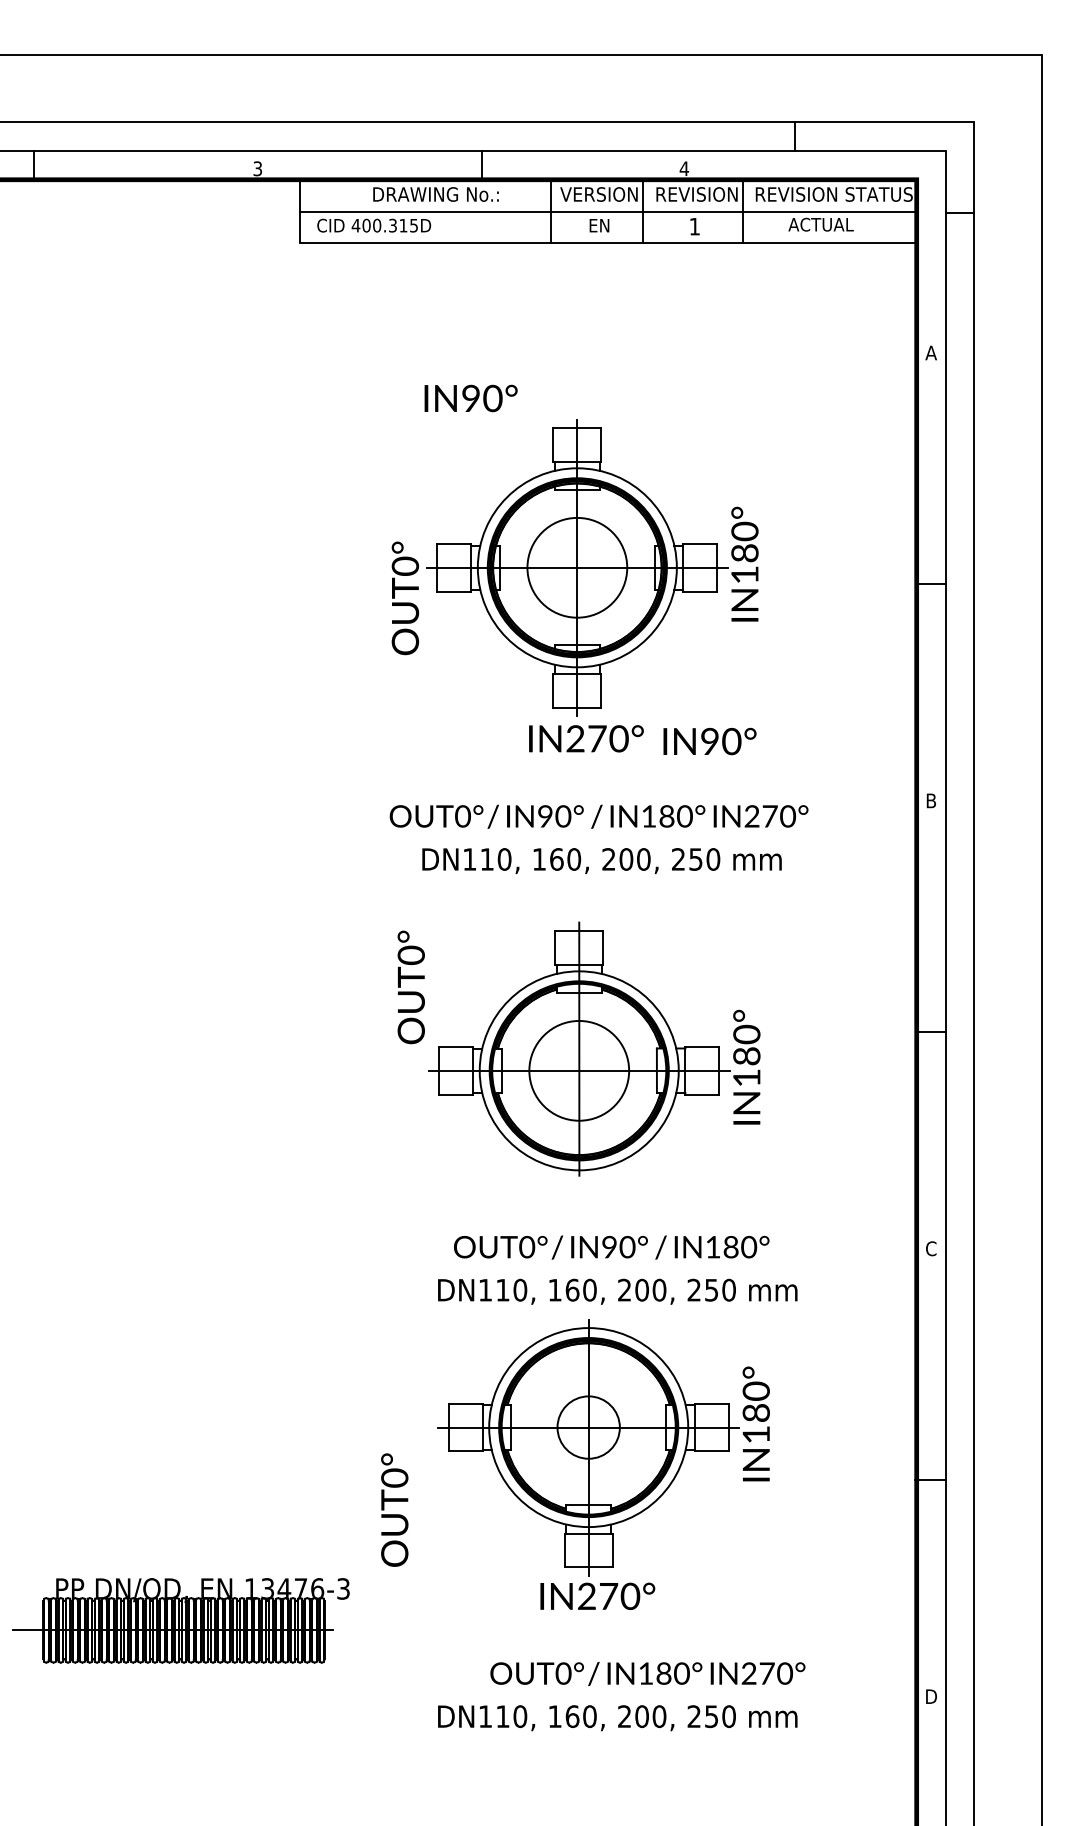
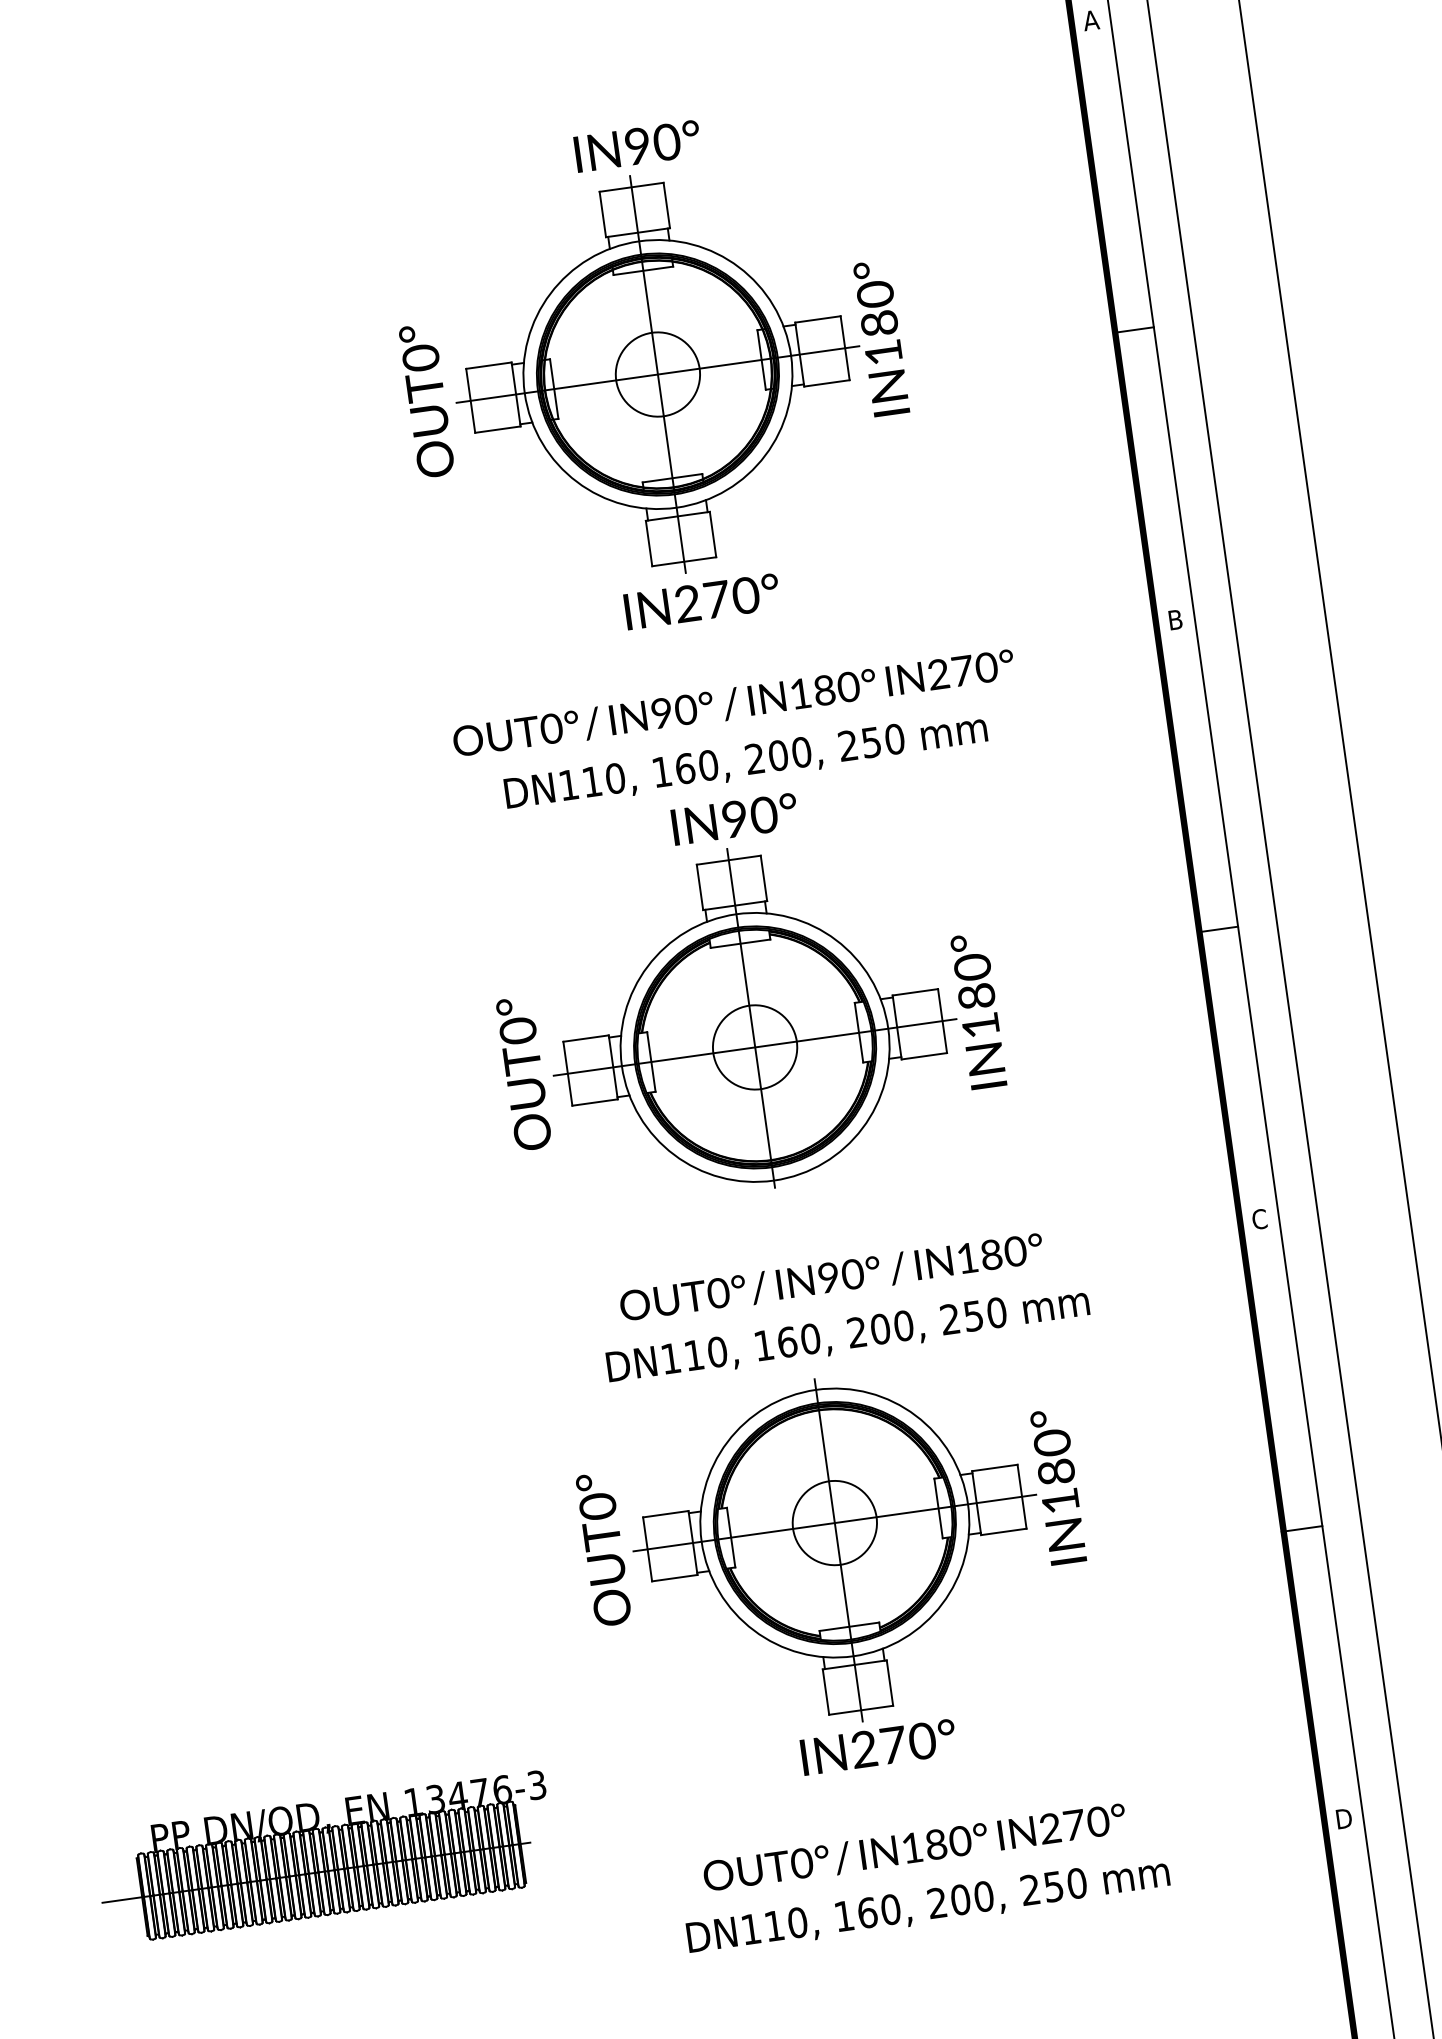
text: (470, 398) -> (637, 146), moved
circle: (577, 567) -> (658, 374), size x0.62
text: (405, 598) -> (427, 401), moved
text: (709, 741) -> (734, 819), moved
text: (410, 987) -> (523, 1074), moved
circle: (579, 1070) -> (755, 1046), size x0.62
text: (394, 1509) -> (603, 1548), moved
text: (647, 1673) -> (914, 1847), moved

